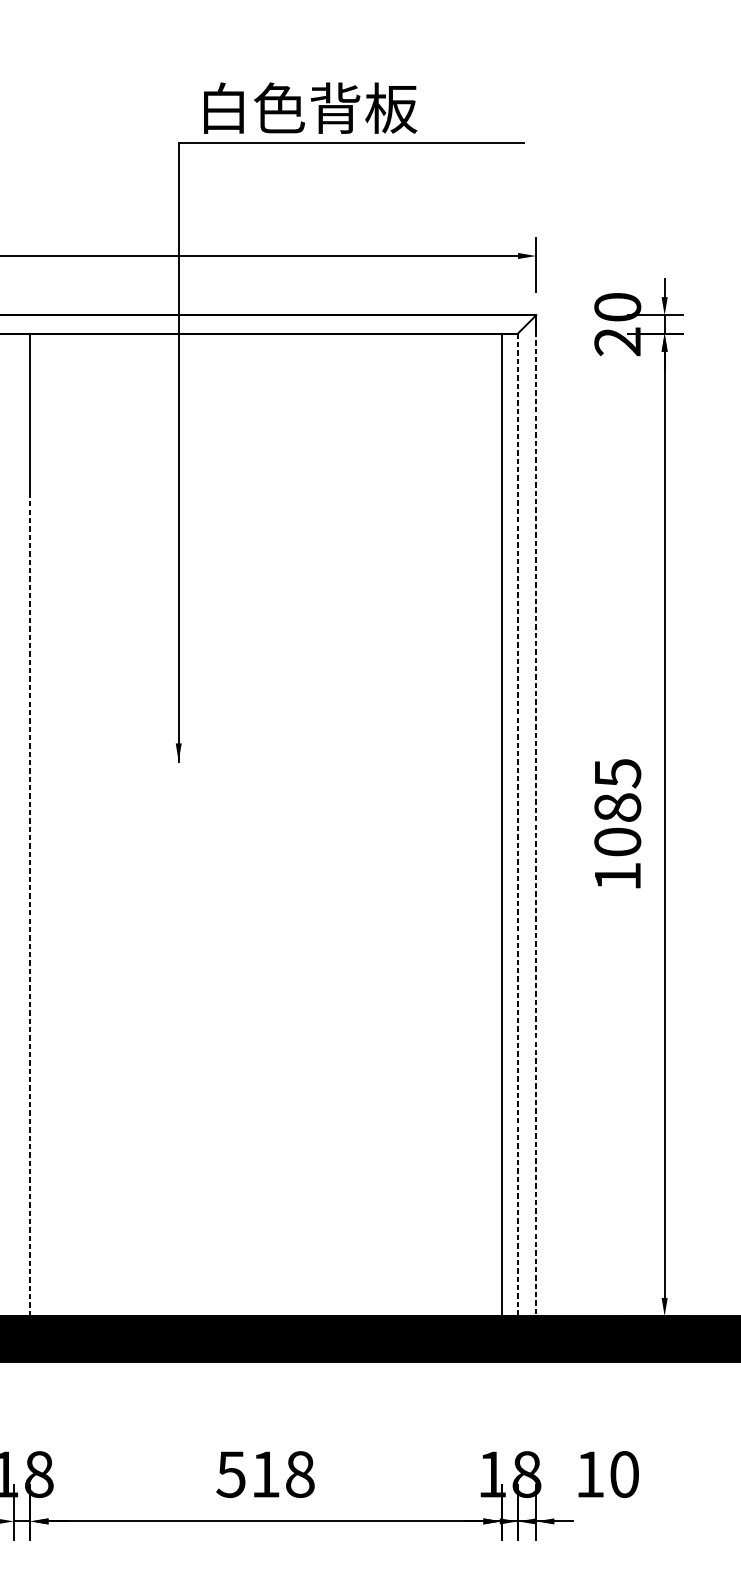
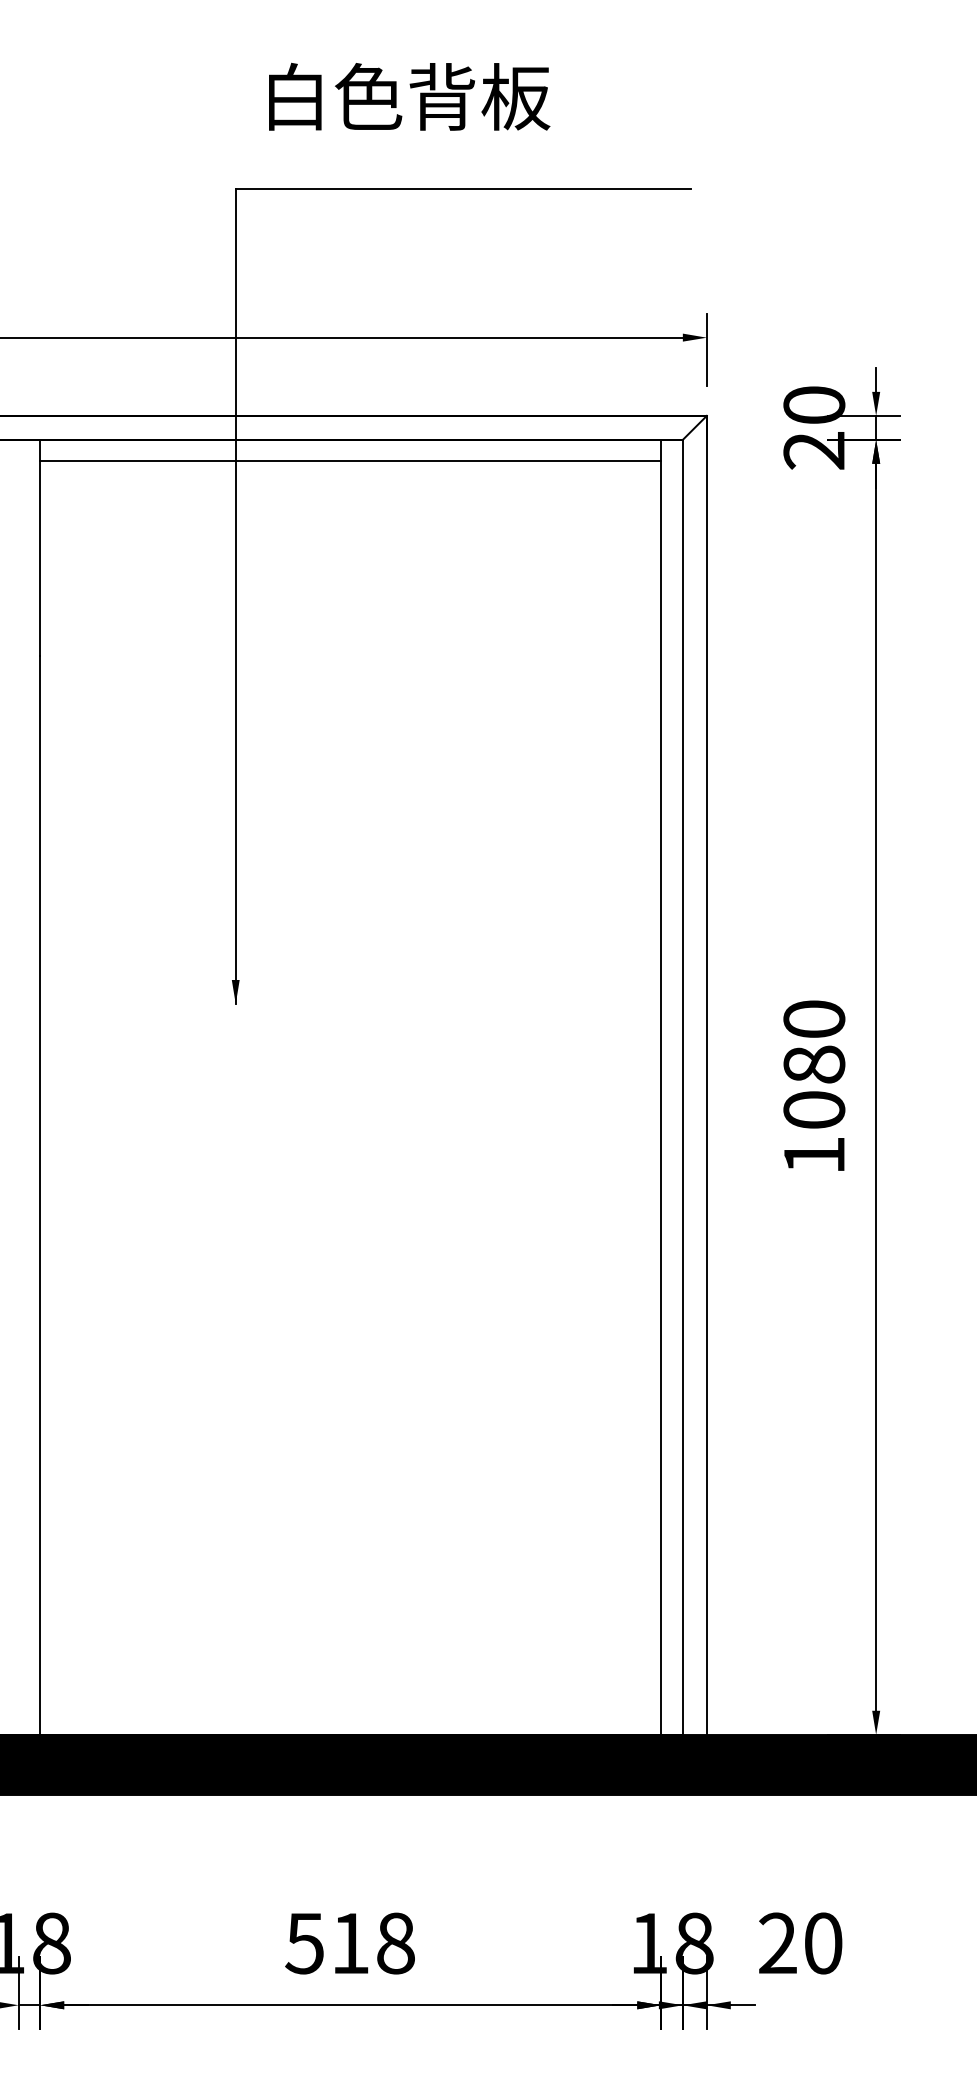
text: (310, 107) -> (409, 96), moved
line: (265, 349) -> (350, 461), added
text: (617, 773) -> (814, 1019), 1085 -> 1080
line: (535, 815) -> (706, 1075), dashed -> solid
line: (517, 824) -> (682, 1087), dashed -> solid
line: (30, 906) -> (40, 1195), dashed -> solid
text: (589, 1473) -> (777, 1942), 10 -> 20

